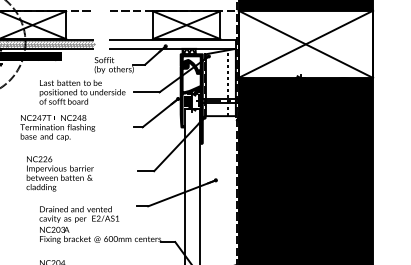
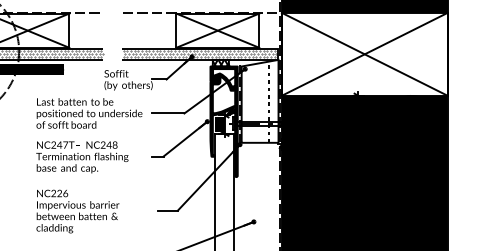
hatch: (172, 43) -> (200, 53), added
text: (57, 127) -> (82, 156), moved
text: (59, 173) -> (77, 211), moved

